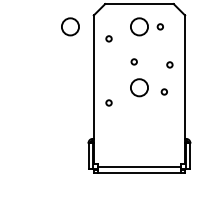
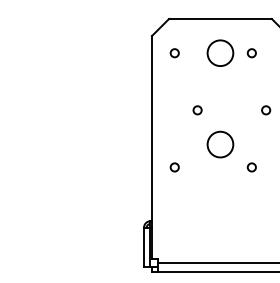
circle: (70, 26) -> (116, 52), removed
circle: (108, 38) -> (173, 52), moved
circle: (133, 61) -> (196, 109), moved
circle: (163, 91) -> (250, 166), moved

